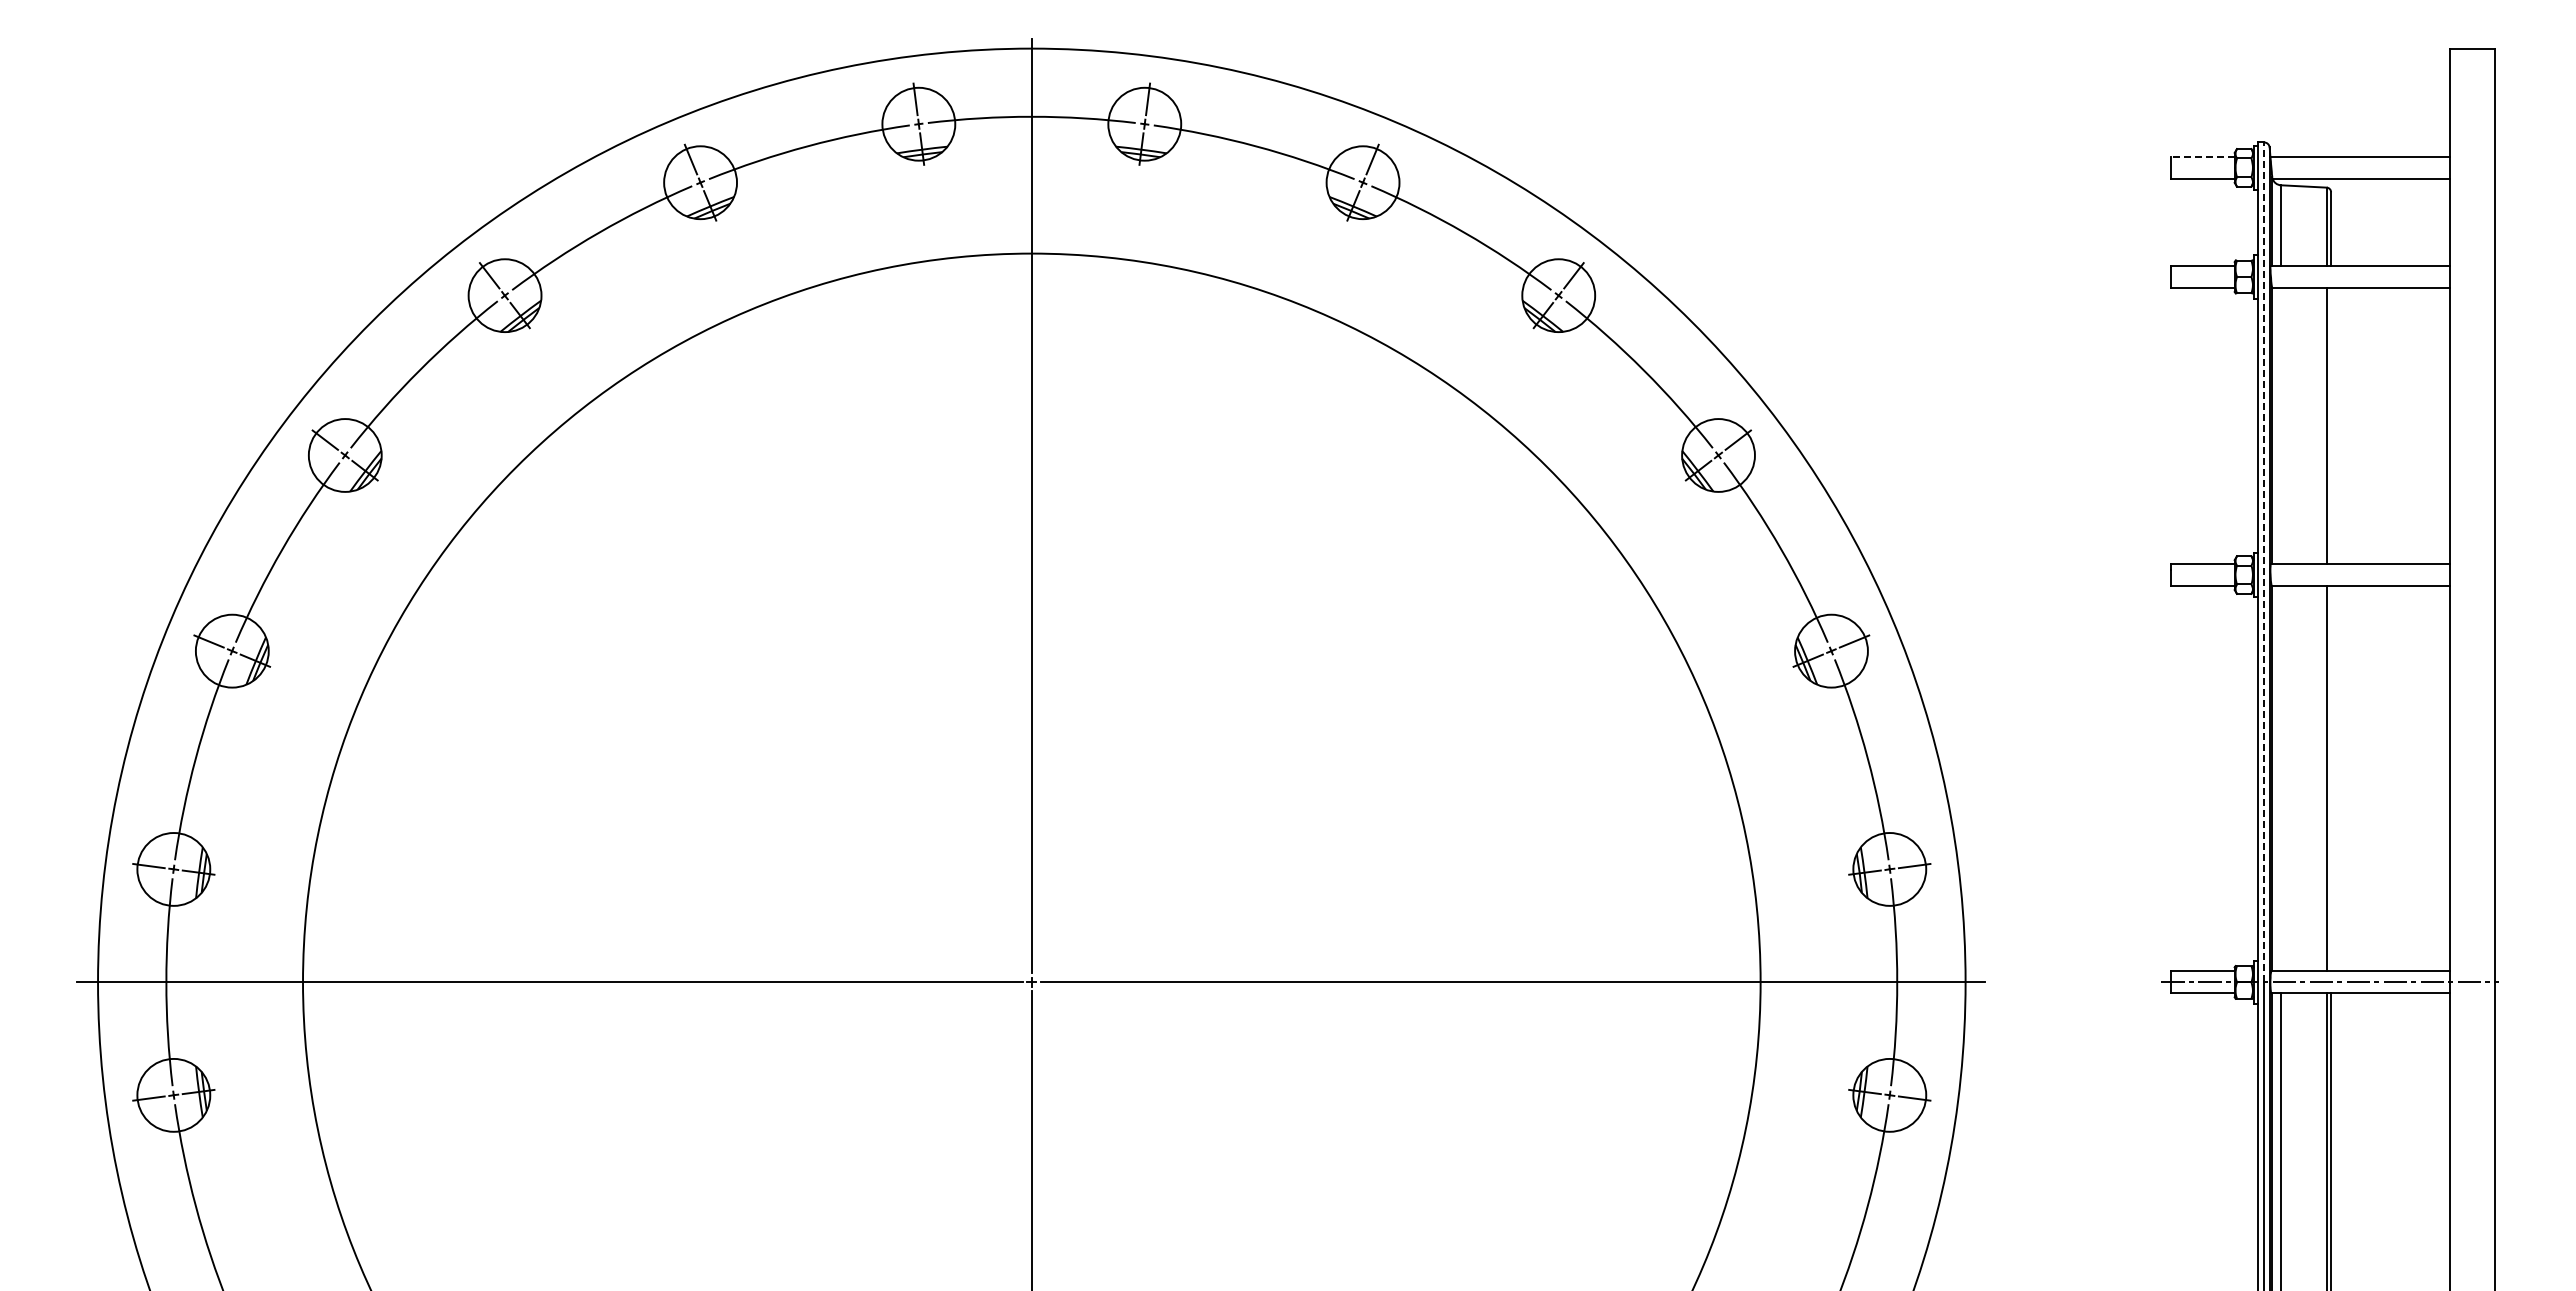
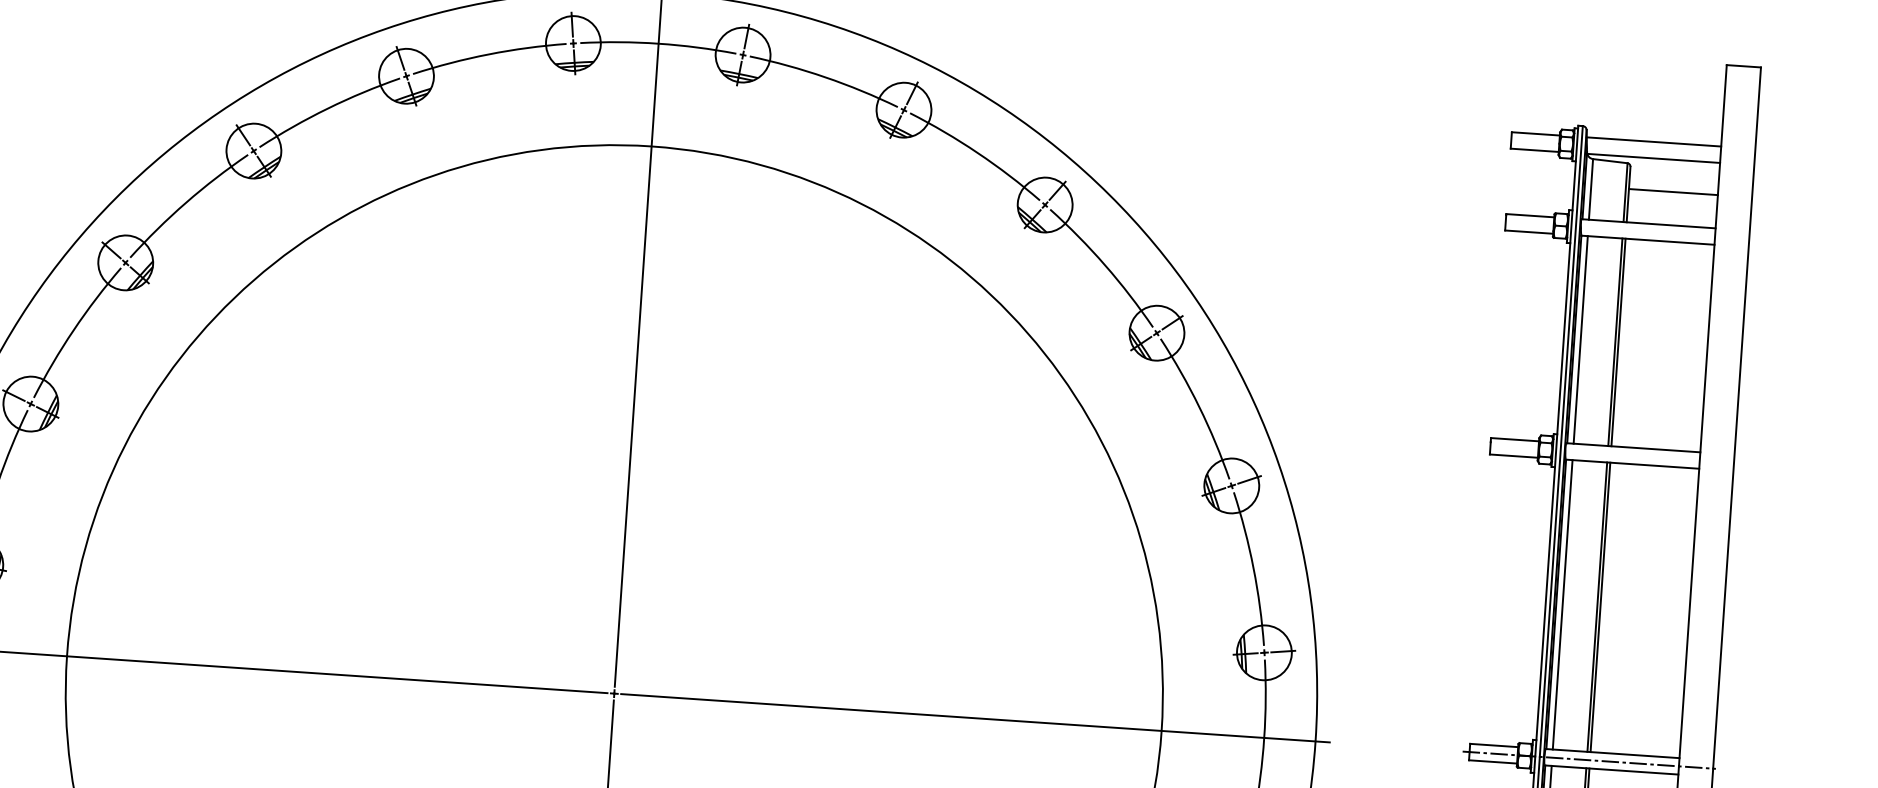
line: (2202, 157) -> (1535, 134), dashed -> solid
line: (2390, 221) -> (1673, 191), added
line: (2280, 425) -> (1580, 339), added
line: (2331, 425) -> (1618, 342), added
line: (2264, 562) -> (1561, 441), dashed -> solid
line: (2280, 778) -> (1562, 604), added
line: (2331, 778) -> (1600, 607), added

